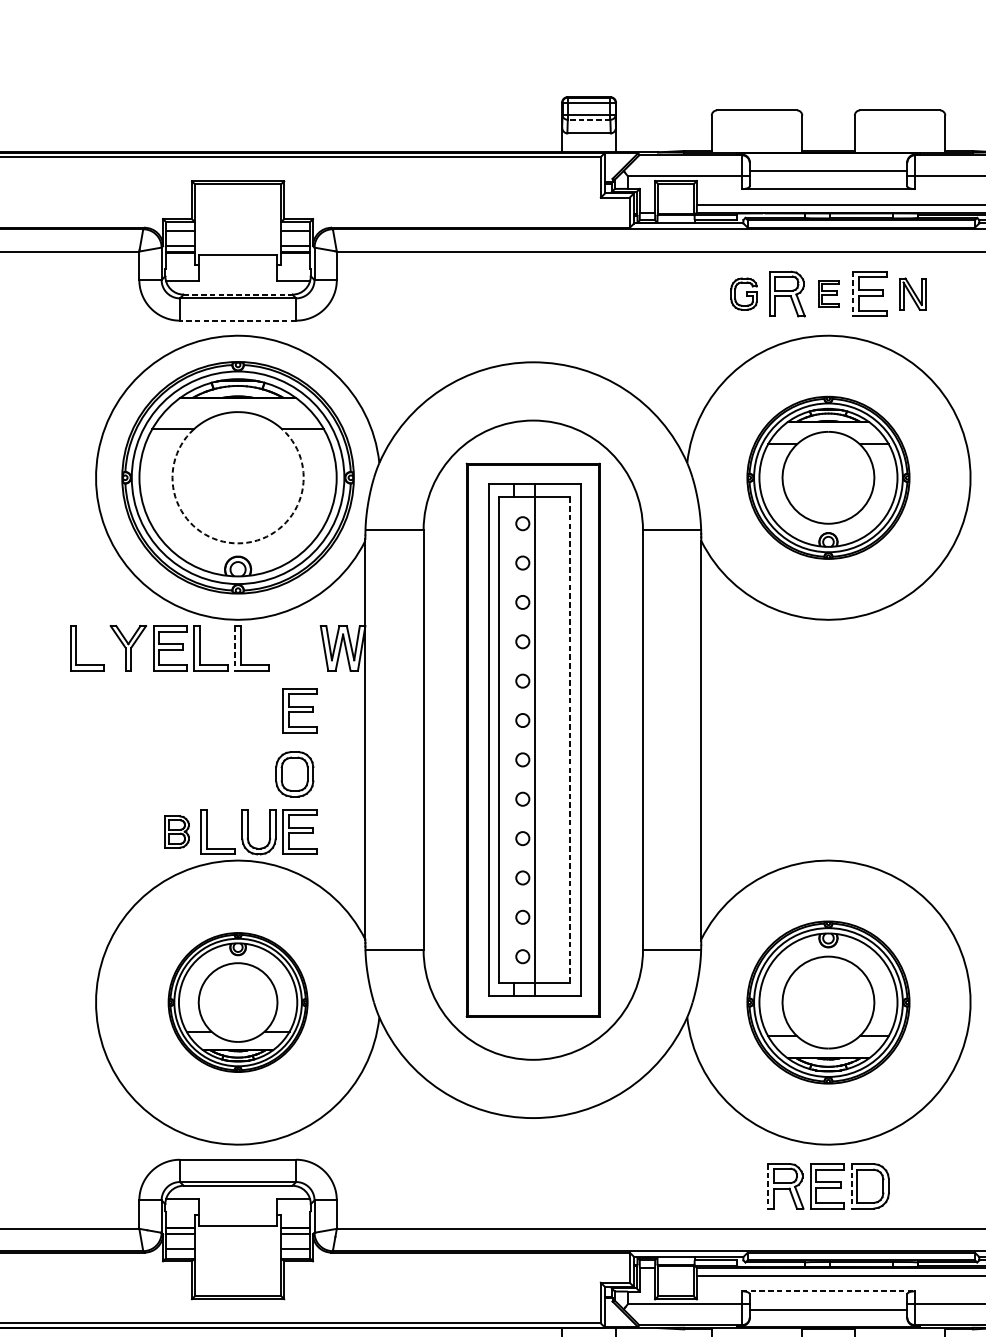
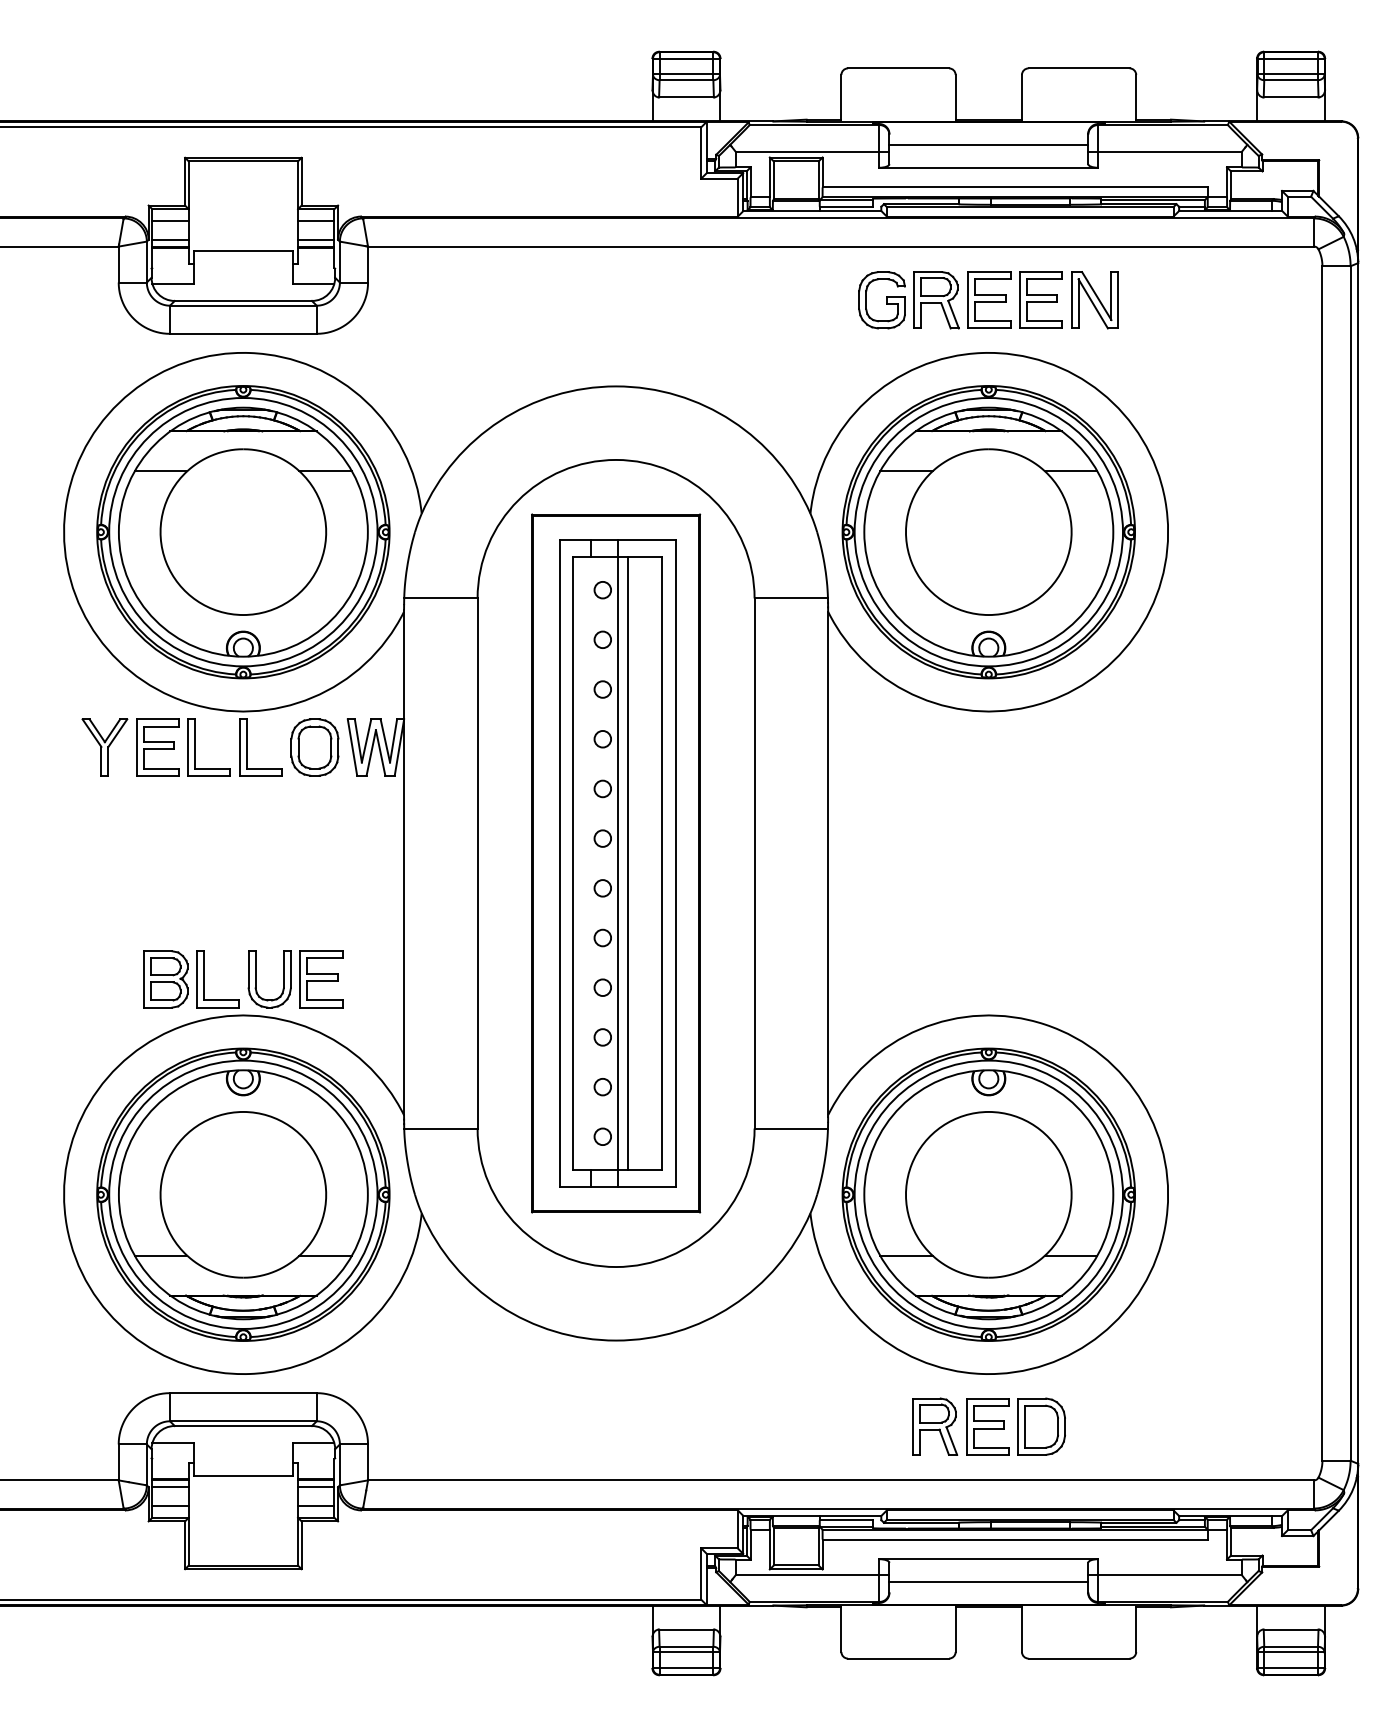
line: (589, 120) -> (686, 80), dashed -> solid
part: (829, 293) -> (989, 299), size x1.67
line: (238, 294) -> (243, 300), dashed -> solid
part: (743, 294) -> (881, 300), size x1.43
line: (852, 294) -> (1019, 300), dashed -> solid
part: (912, 294) -> (1094, 300), size x1.43
line: (237, 320) -> (242, 333), dashed -> solid
part: (828, 478) -> (988, 532), size x1.43
arc: (238, 543) -> (243, 615), dashed -> solid
part: (76, 648) -> (39, 747), removed
line: (235, 649) -> (239, 748), dashed -> solid
part: (299, 710) -> (321, 826), removed
line: (542, 740) -> (627, 863), added
line: (570, 740) -> (662, 863), dashed -> solid
part: (294, 774) -> (314, 747), moved
part: (176, 832) -> (165, 979), size x1.43
part: (238, 1002) -> (243, 1194), size x1.67
part: (828, 1002) -> (988, 1194), size x1.43
line: (768, 1186) -> (912, 1427), dashed -> solid
line: (852, 1186) -> (1018, 1427), dashed -> solid
line: (829, 1291) -> (989, 1559), dashed -> solid

